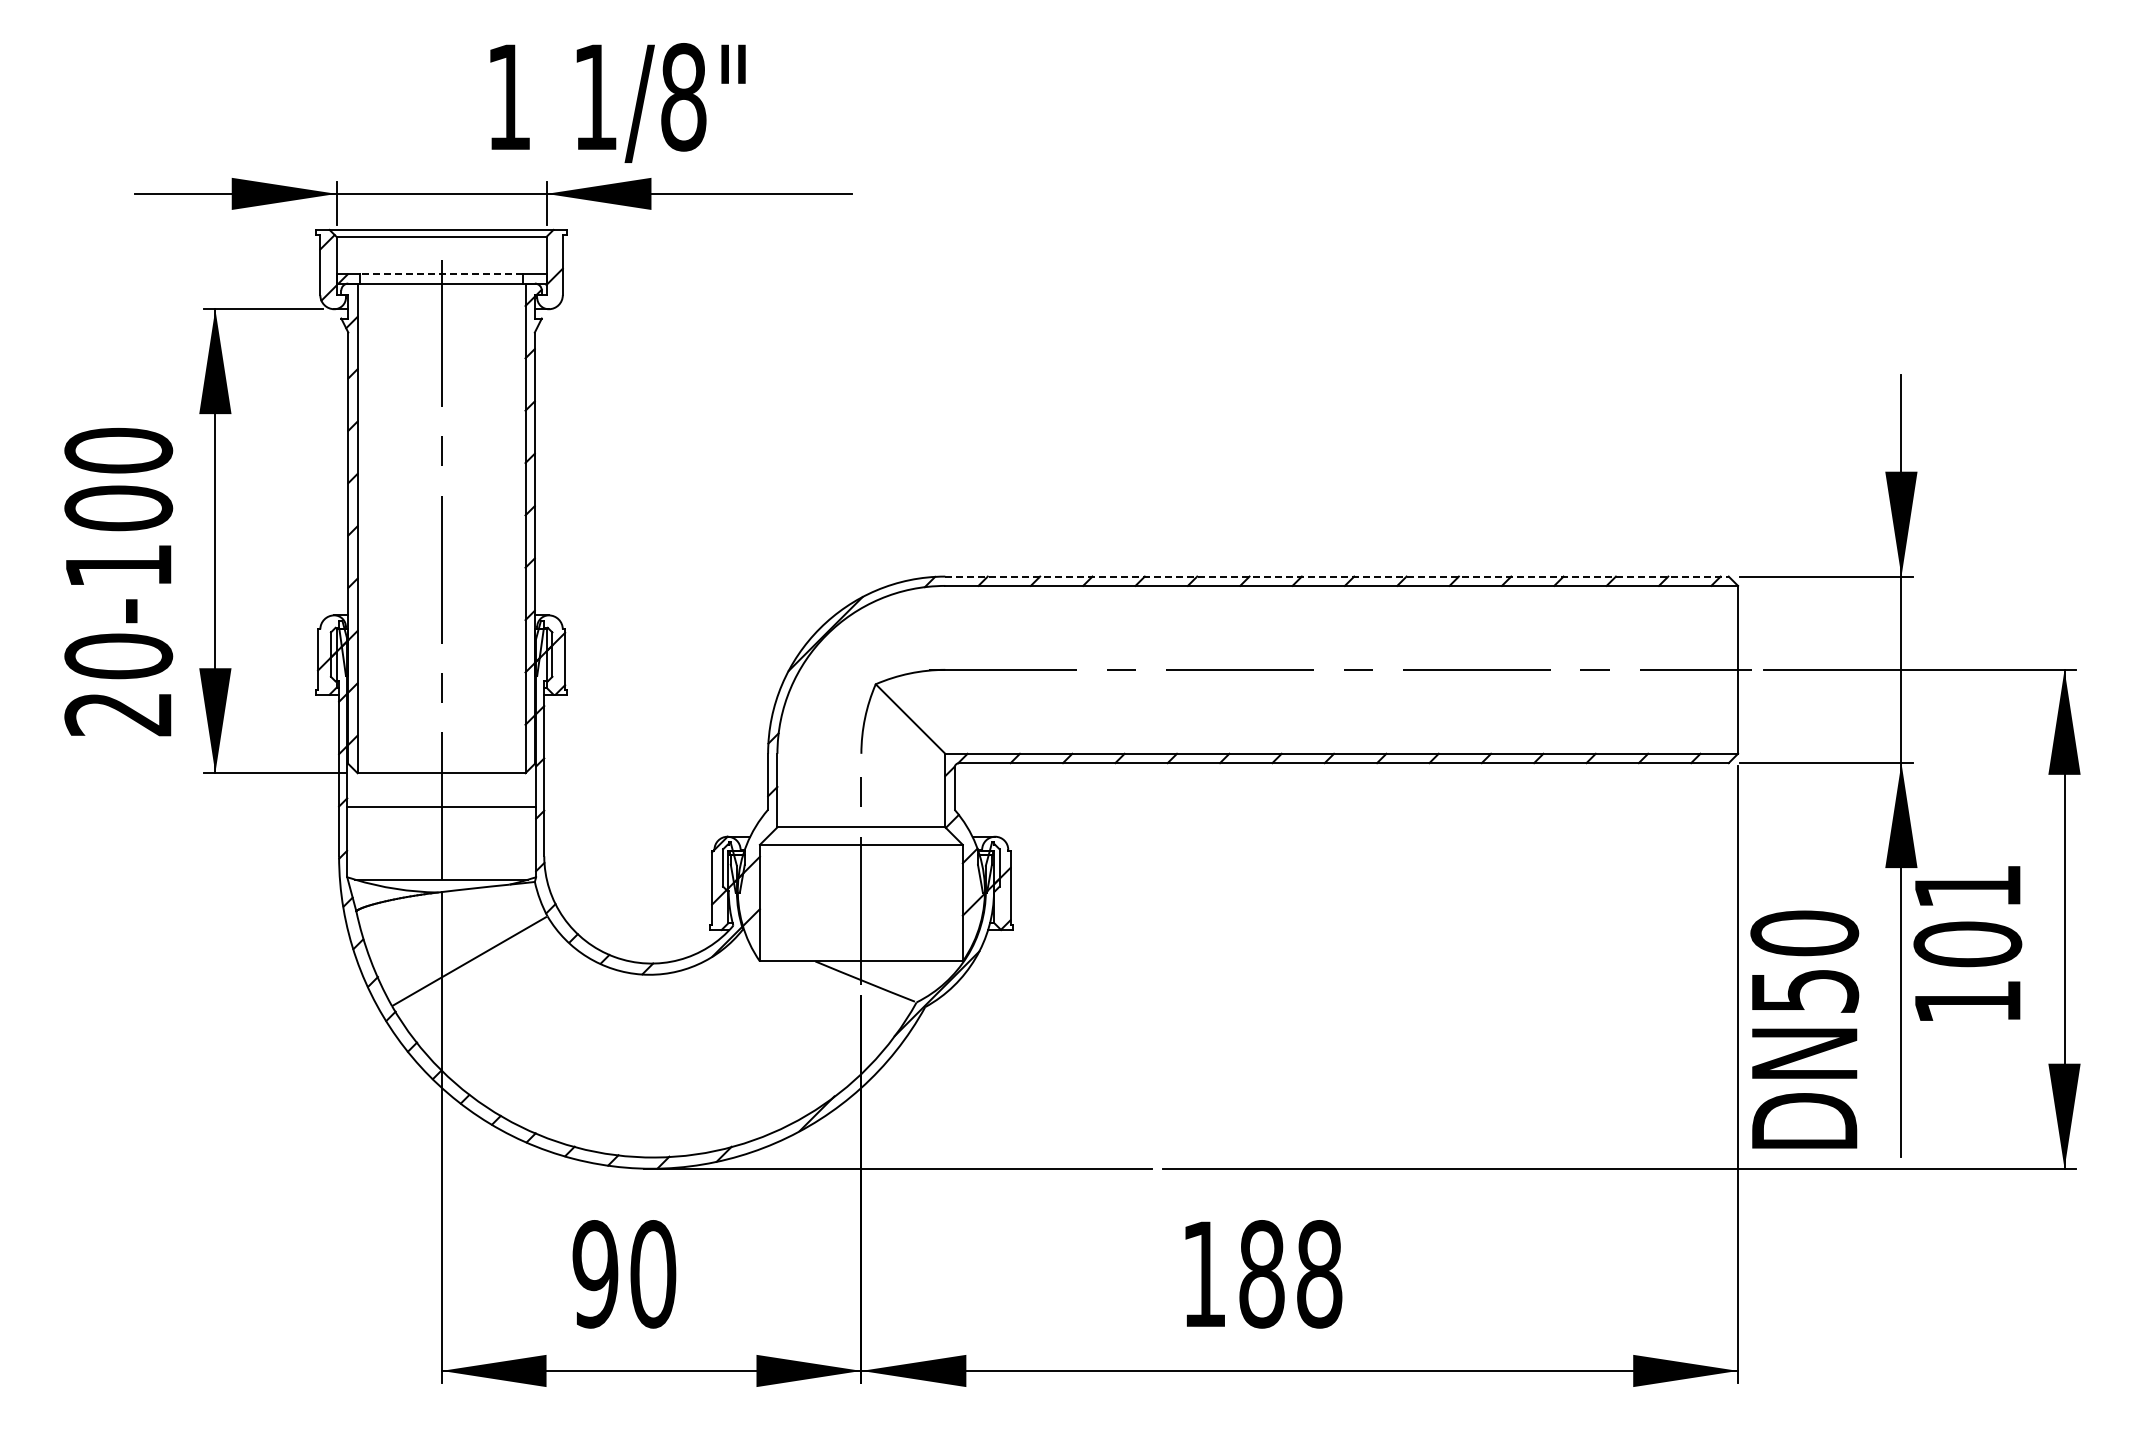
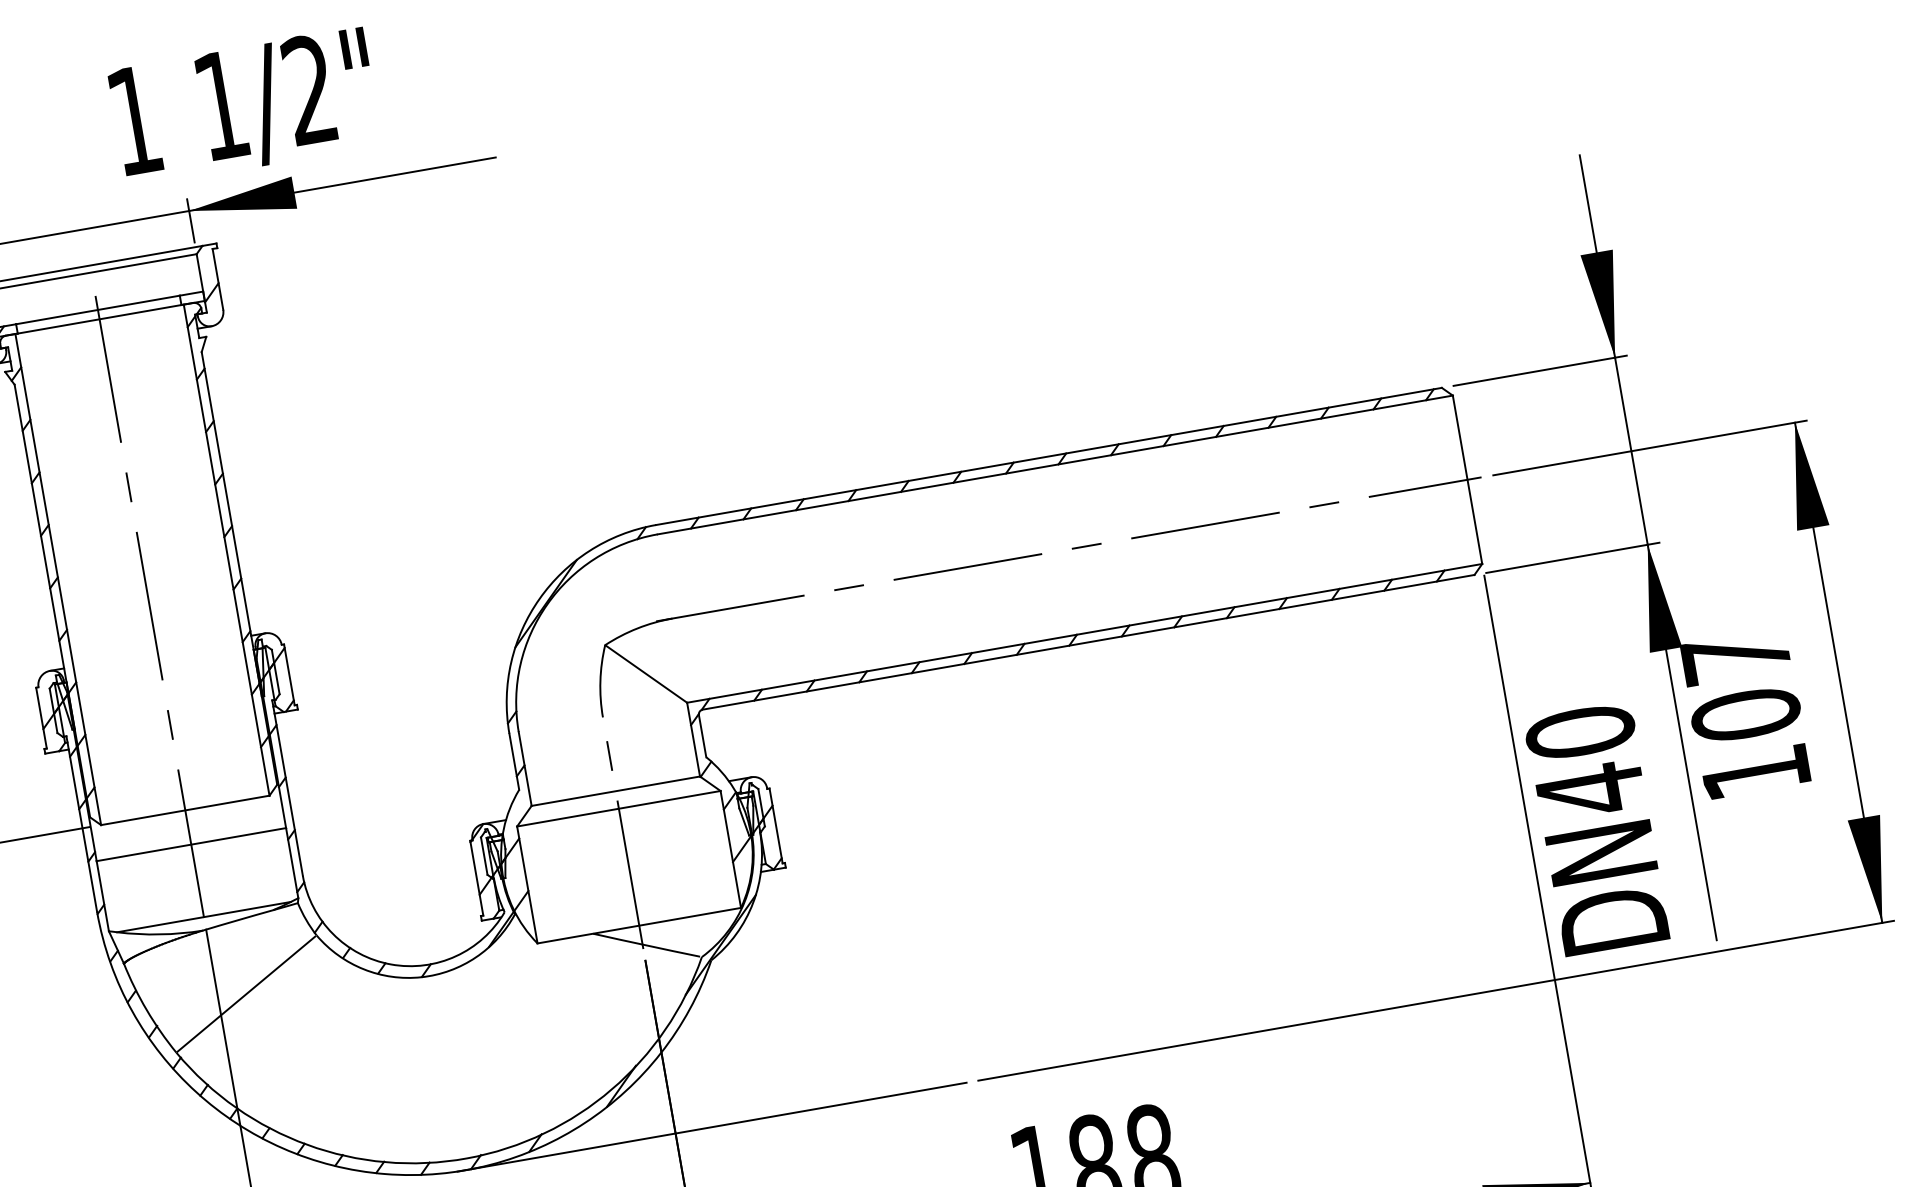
text: (683, 97) -> (309, 90), 1/8" -> 1/2"
line: (441, 274) -> (97, 310), dashed -> solid
line: (1337, 576) -> (1049, 456), dashed -> solid
text: (1967, 886) -> (1735, 656), 101 -> 107
text: (1805, 991) -> (1591, 790), DN50 -> DN40

